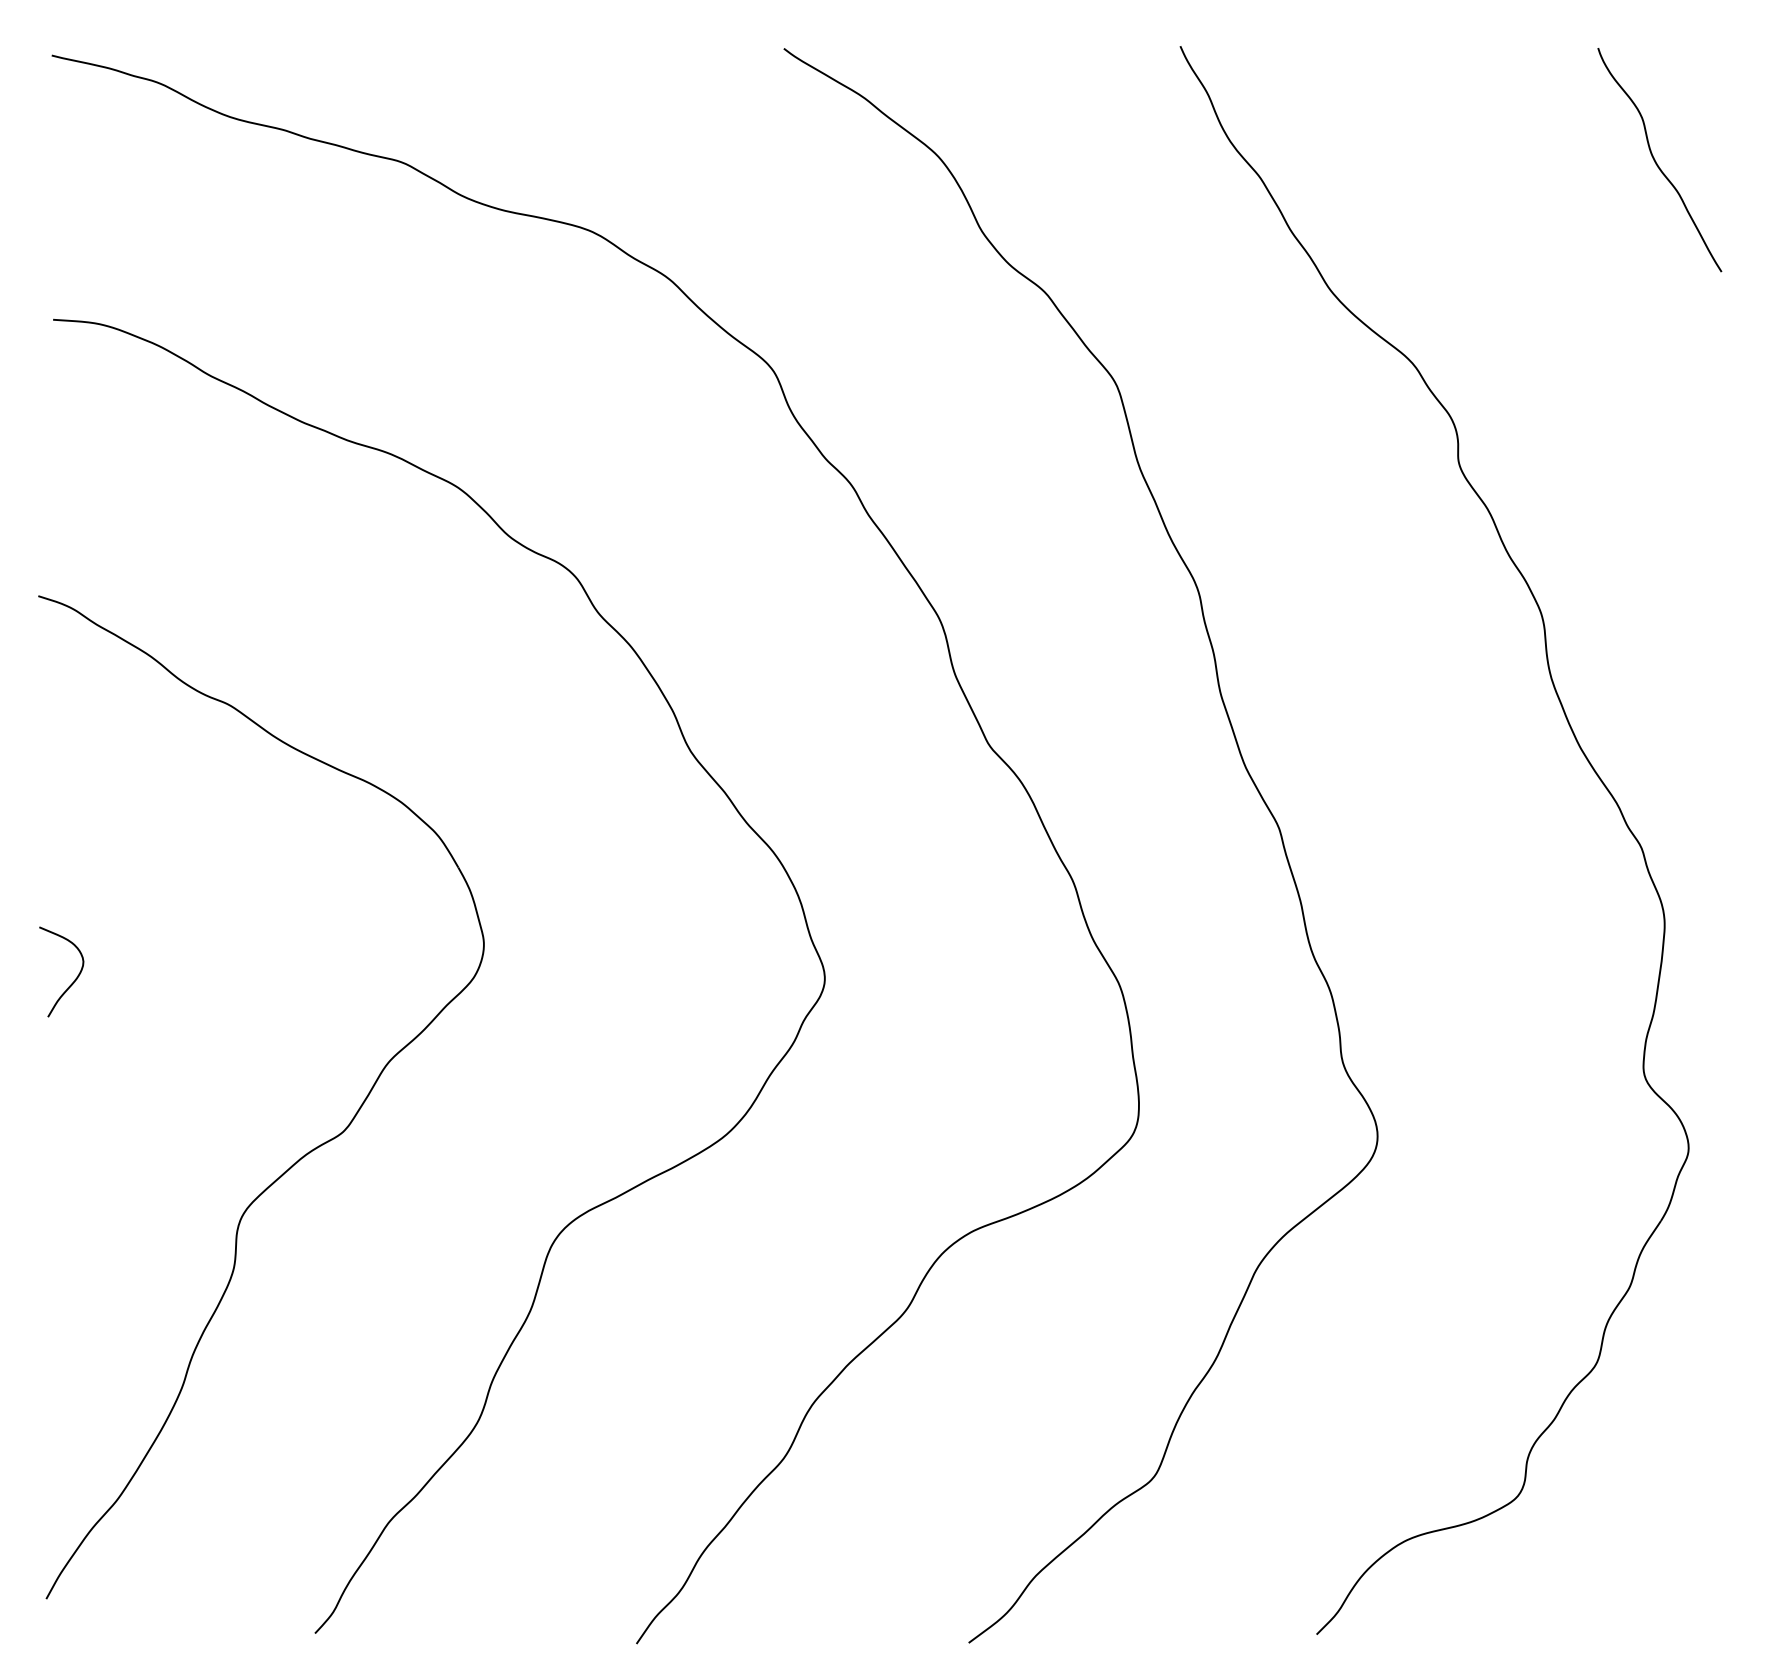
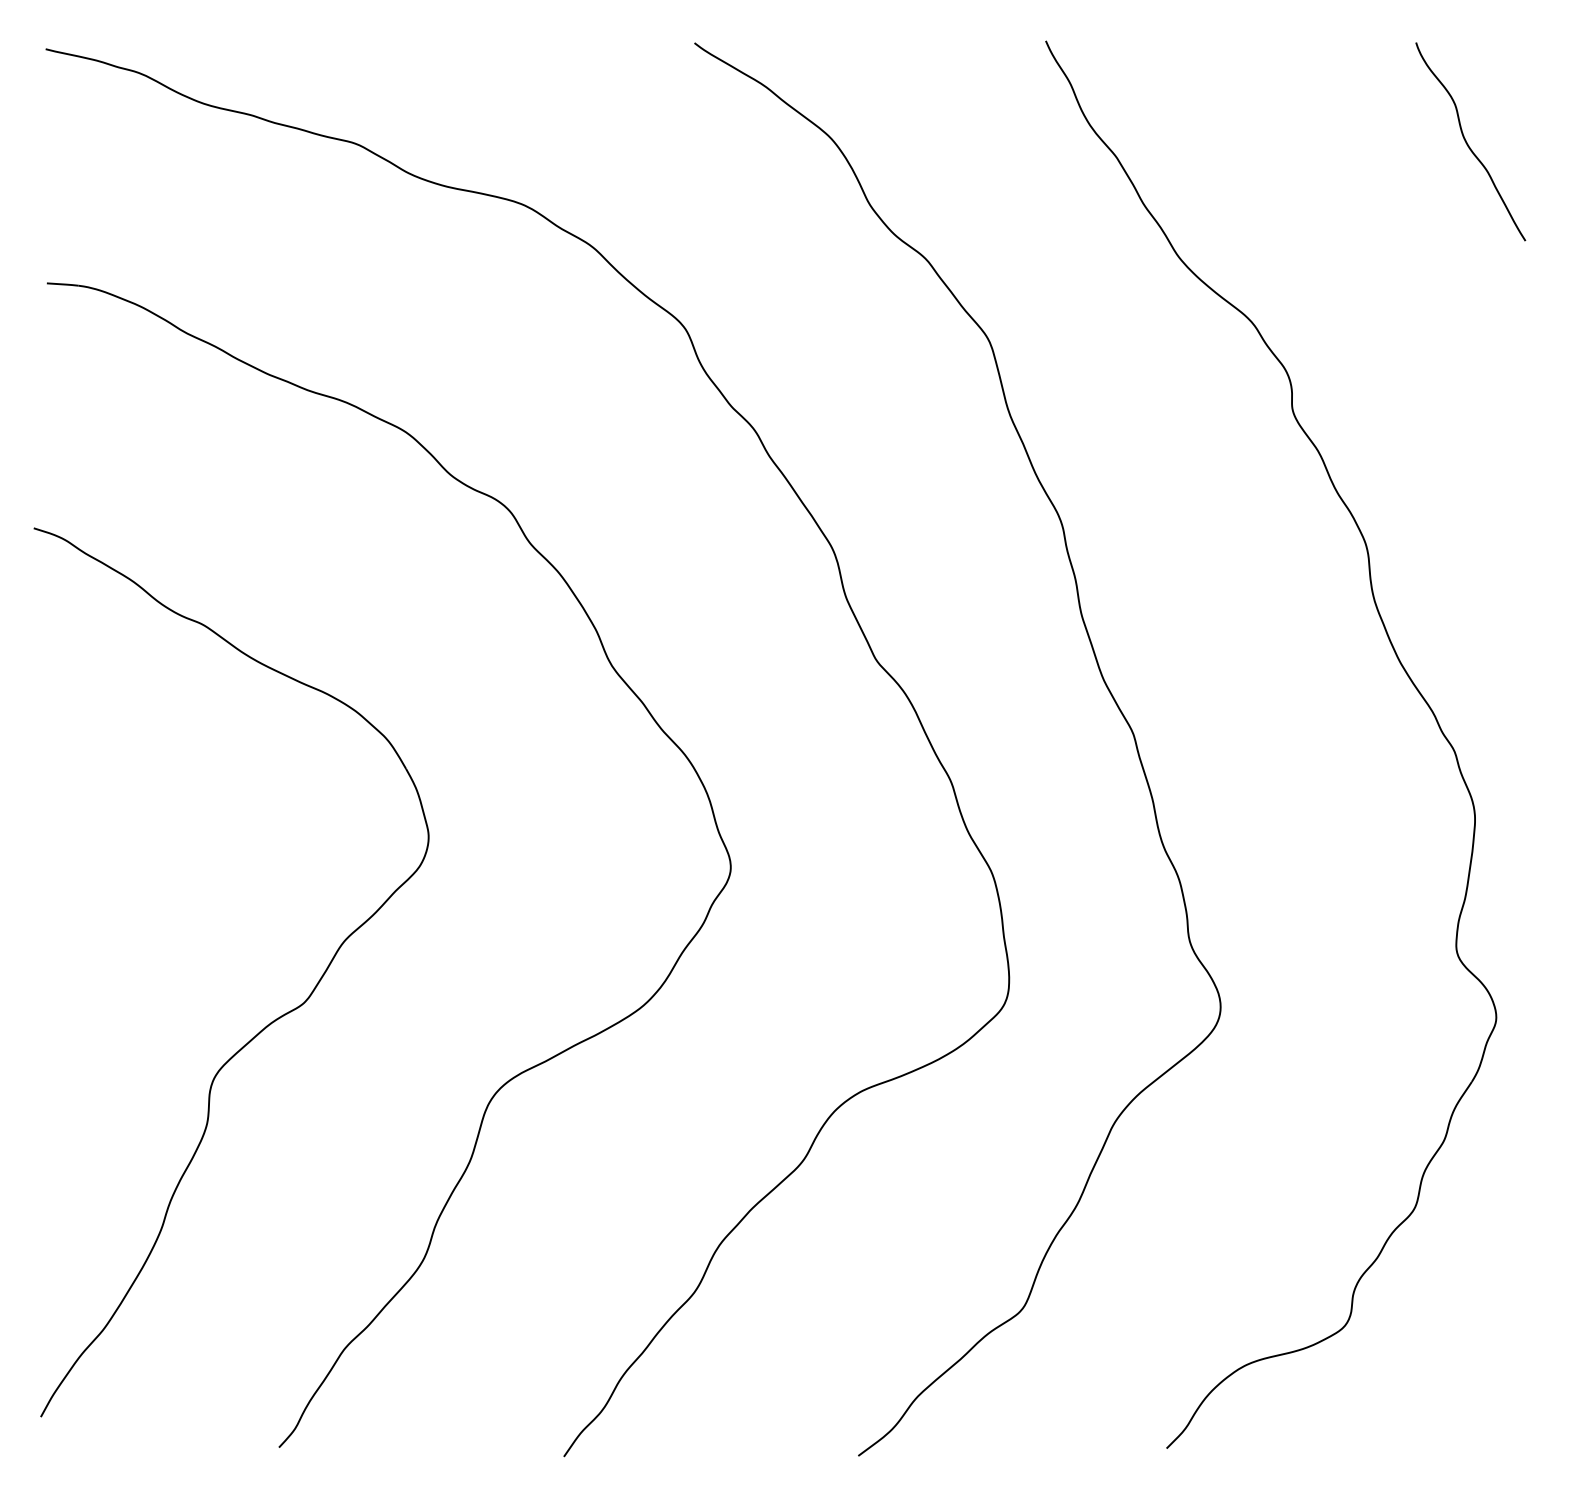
curve: (74, 979) -> (65, 868), removed

